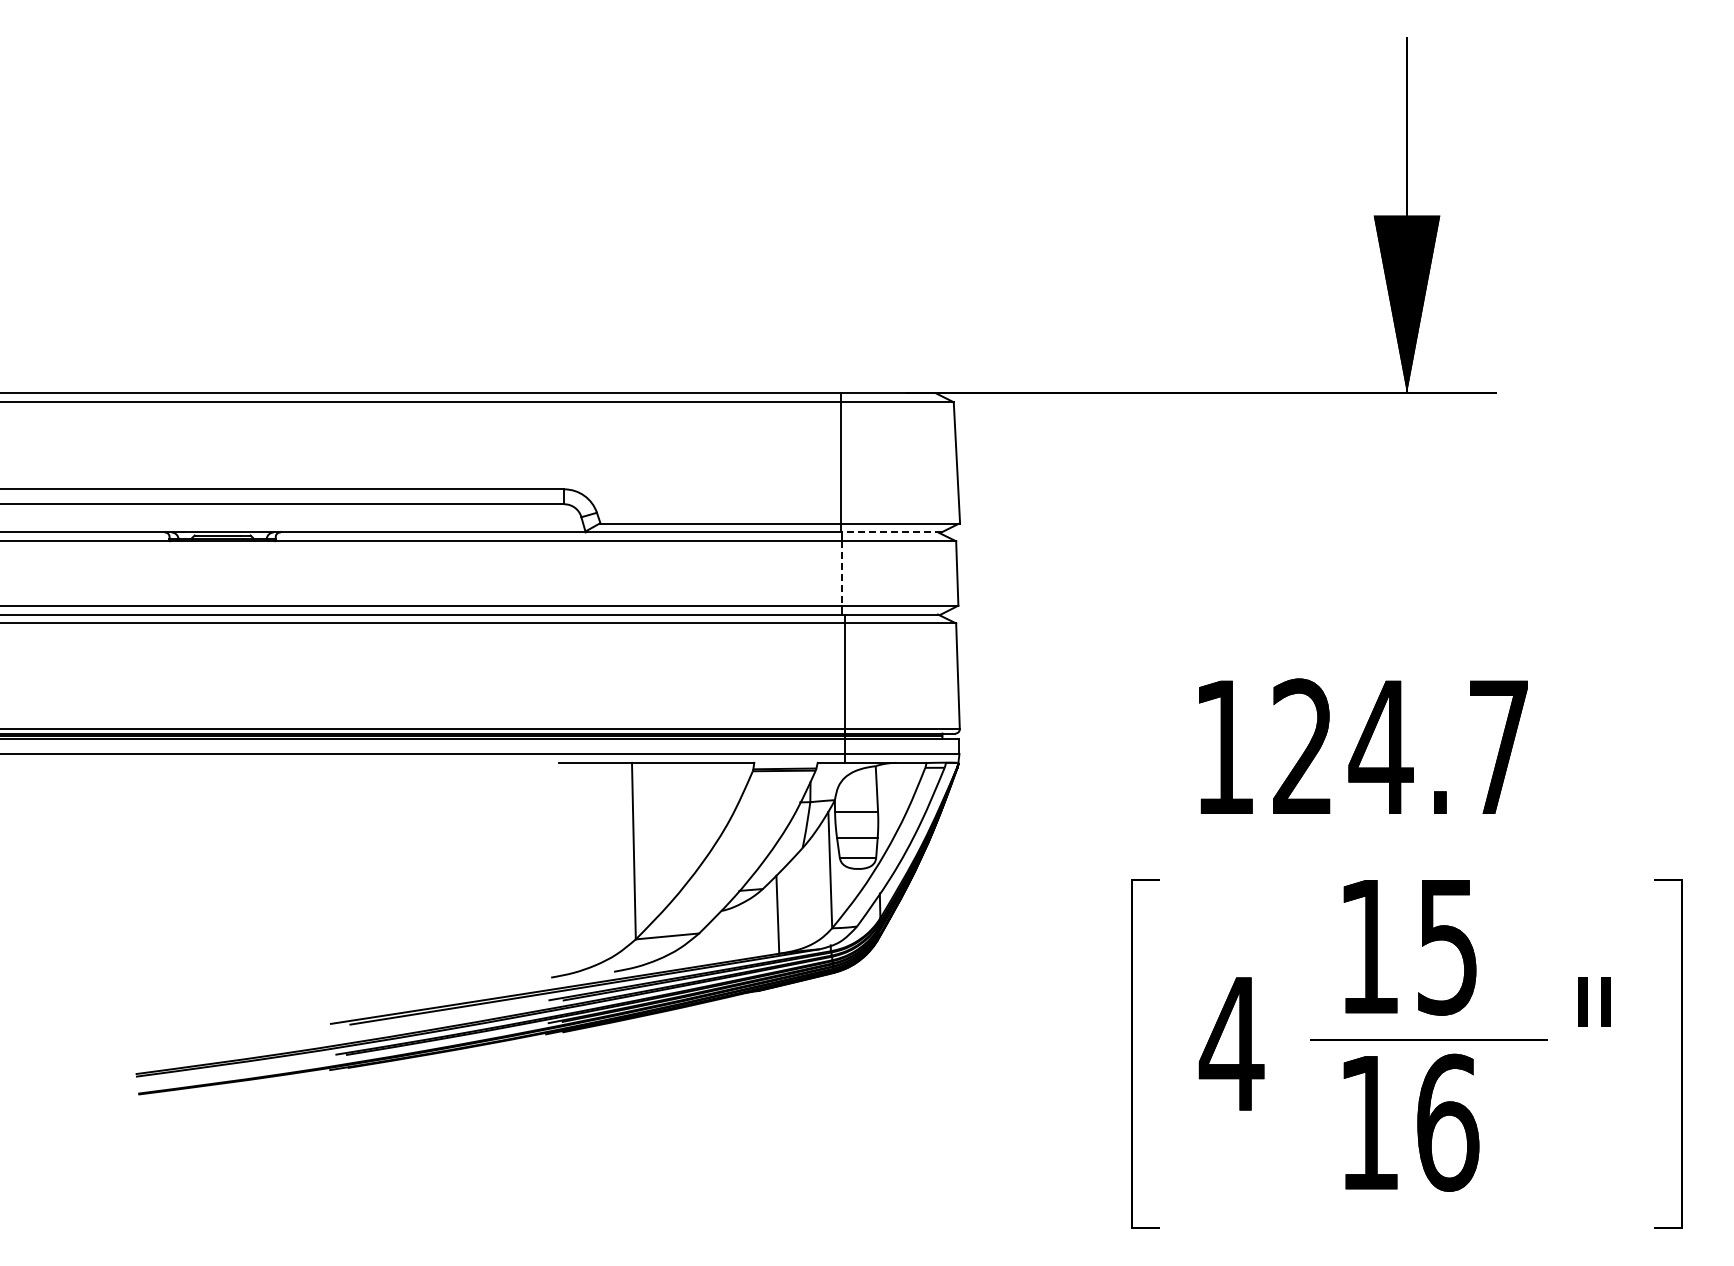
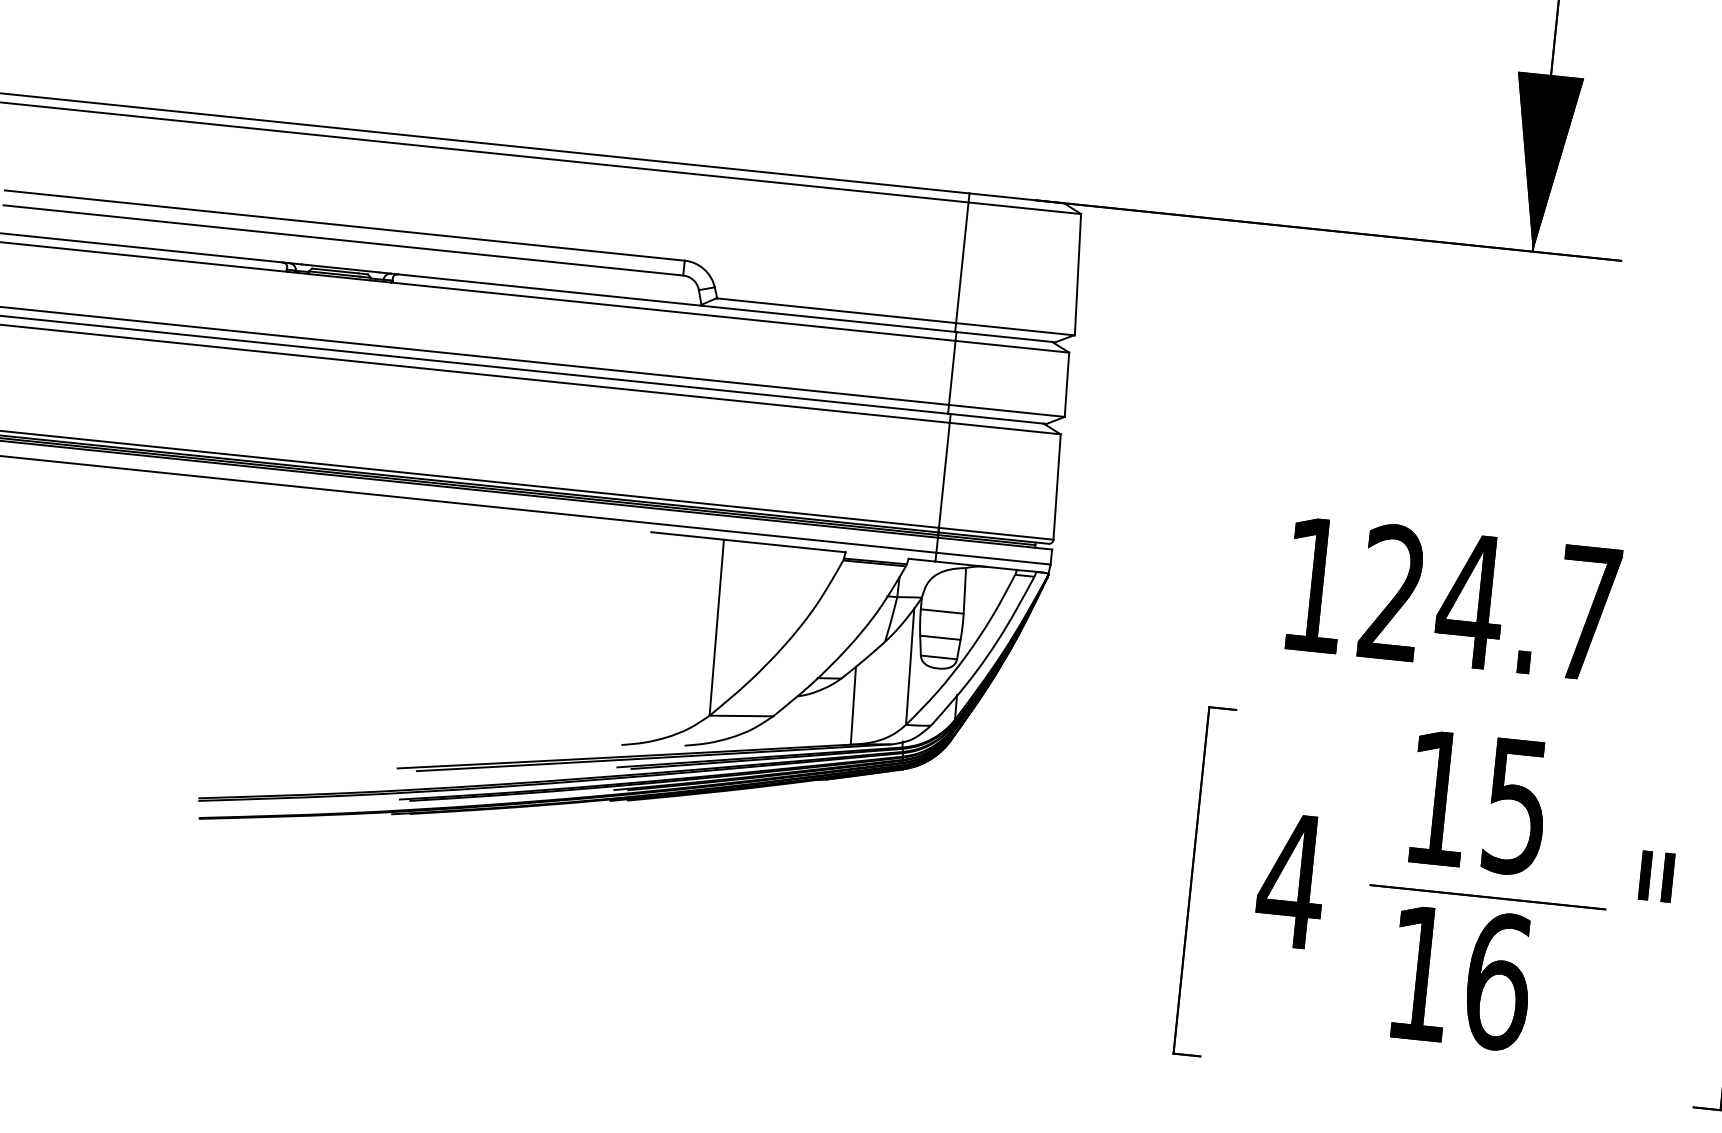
line: (890, 532) -> (1004, 337), dashed -> solid
line: (841, 573) -> (951, 372), dashed -> solid

